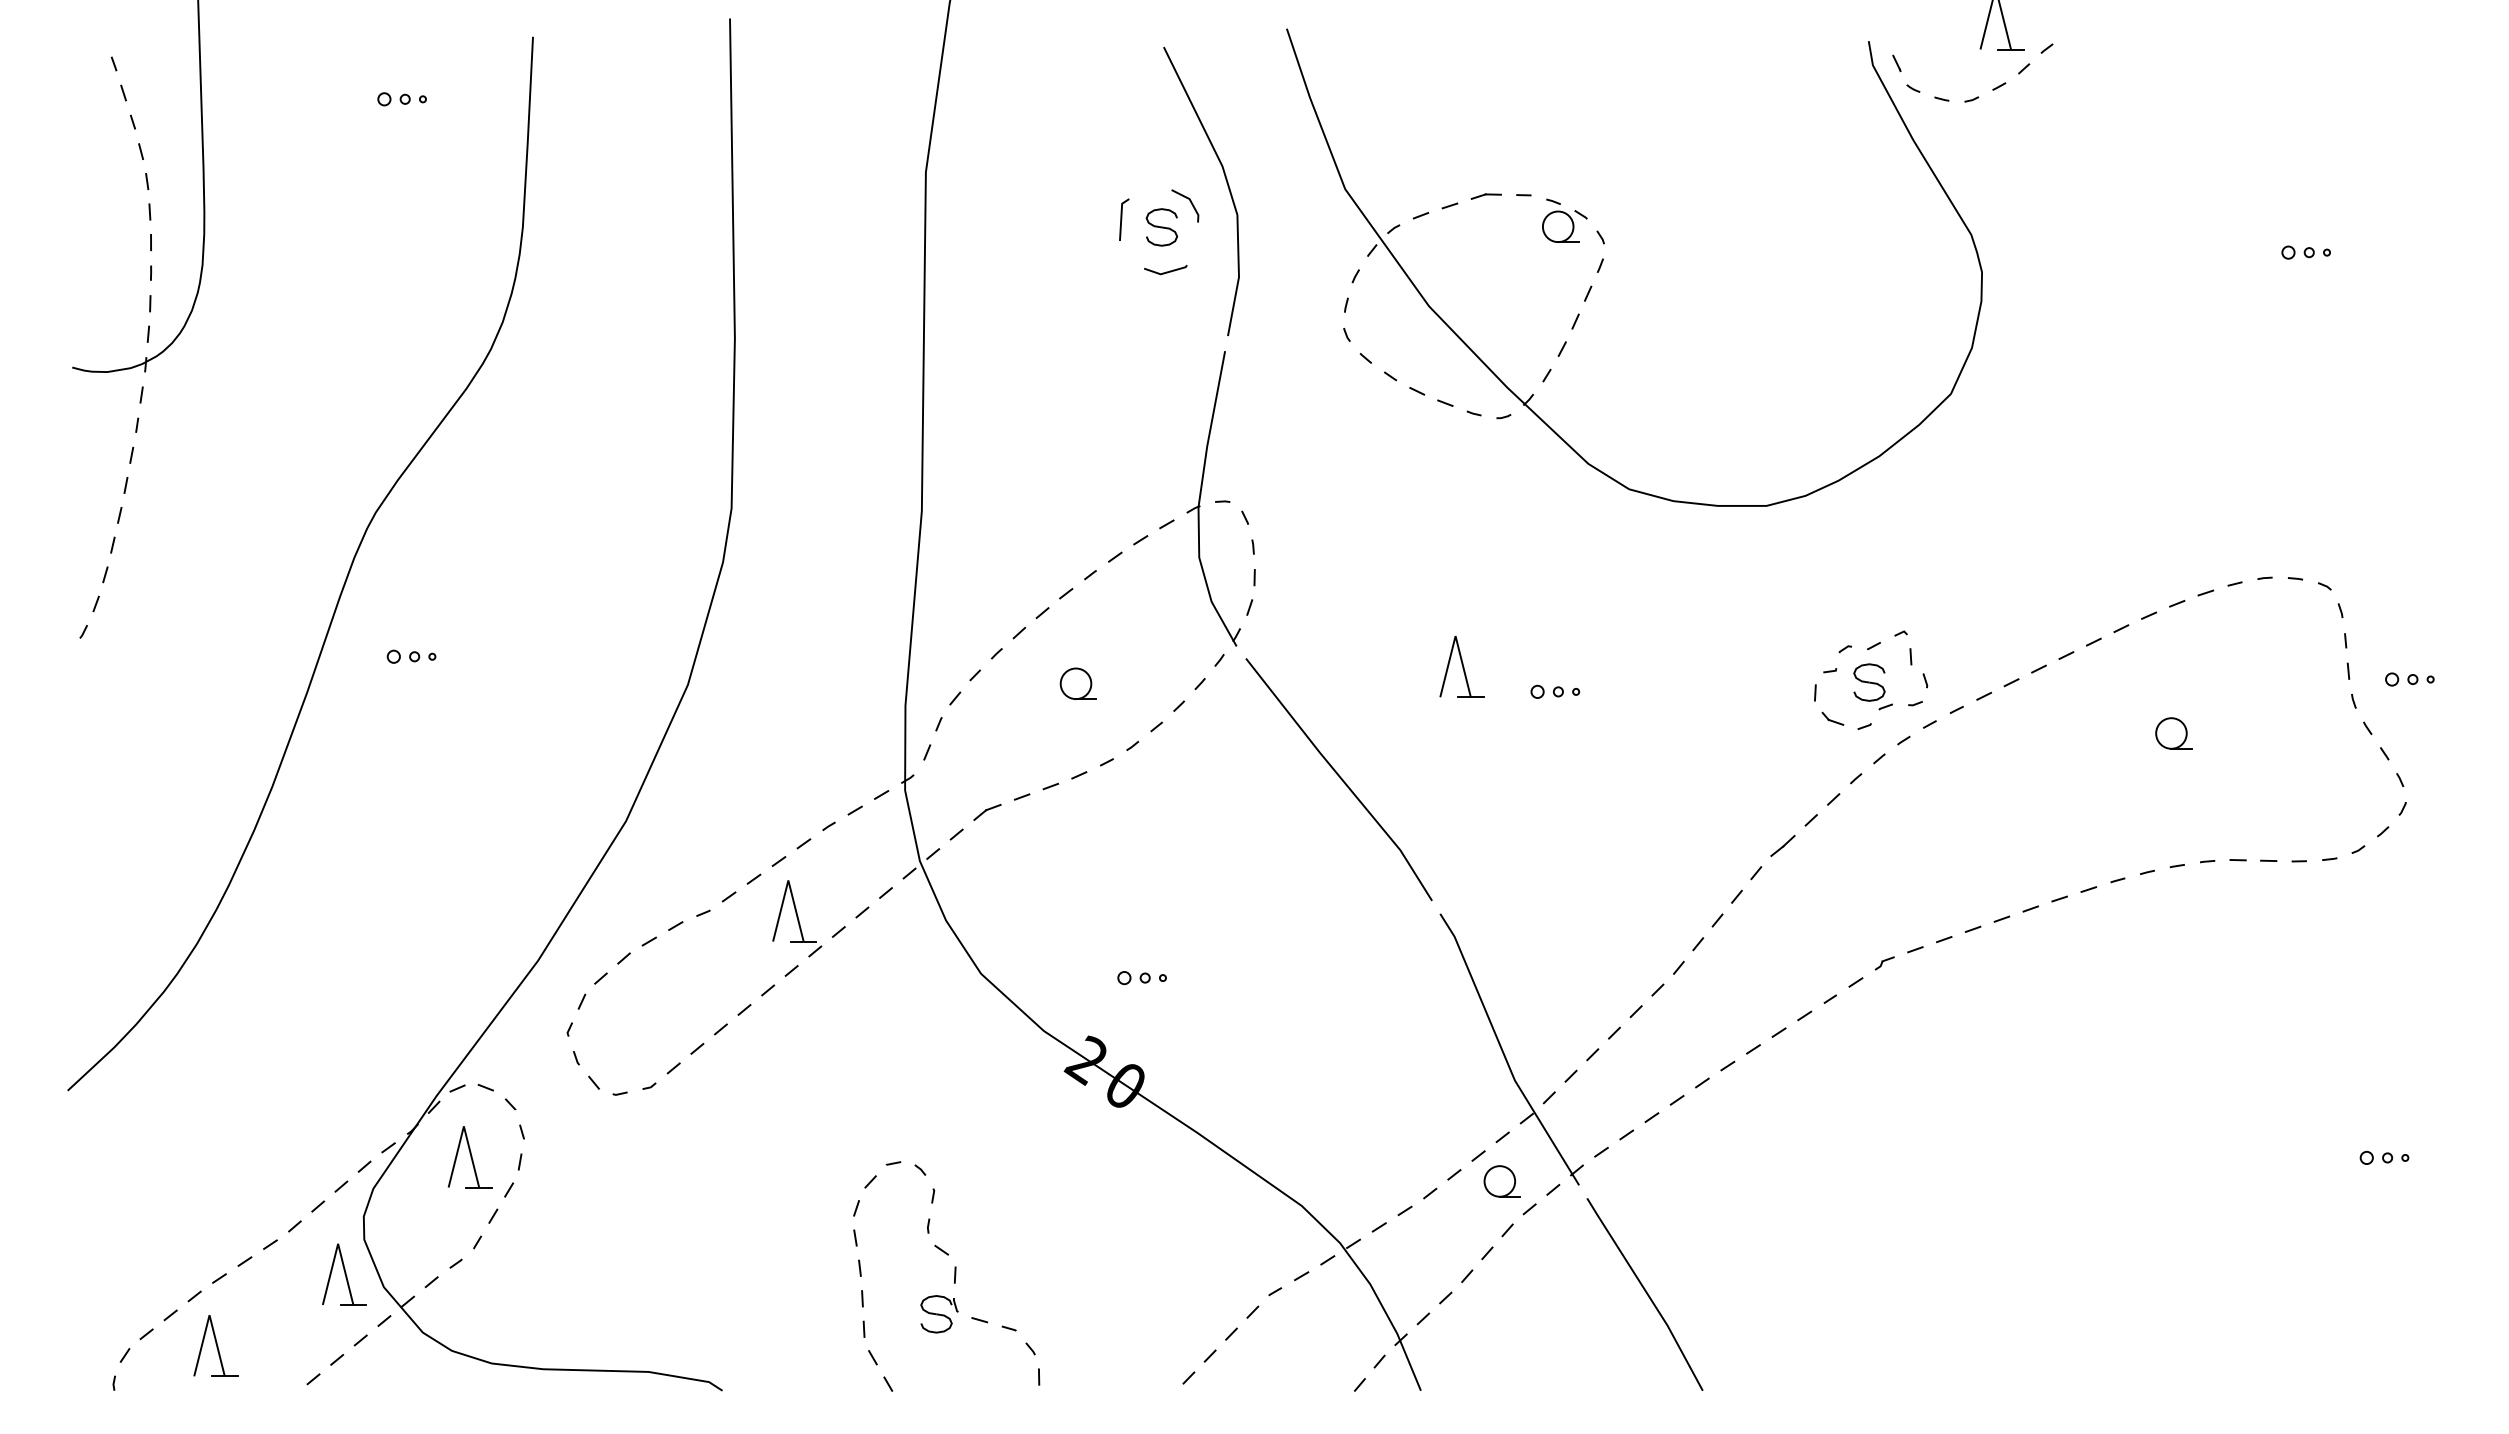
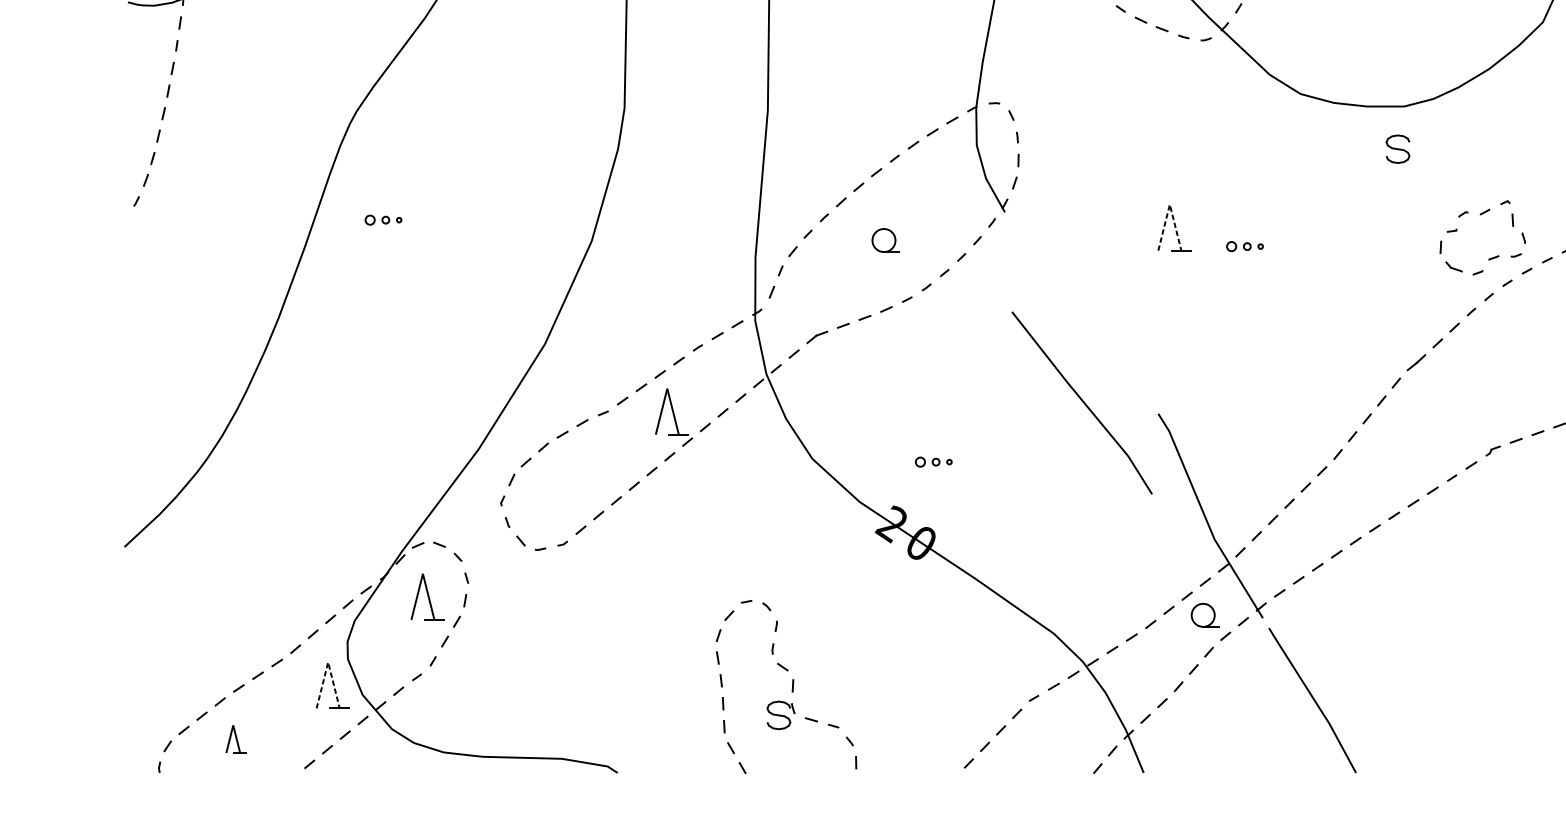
line: (1455, 636) -> (1169, 204), solid -> dashed
part: (1869, 682) -> (1398, 149), moved
line: (1339, 778) -> (1082, 402), moved
line: (338, 1243) -> (328, 662), solid -> dashed
part: (215, 1345) -> (235, 738), size x0.6

